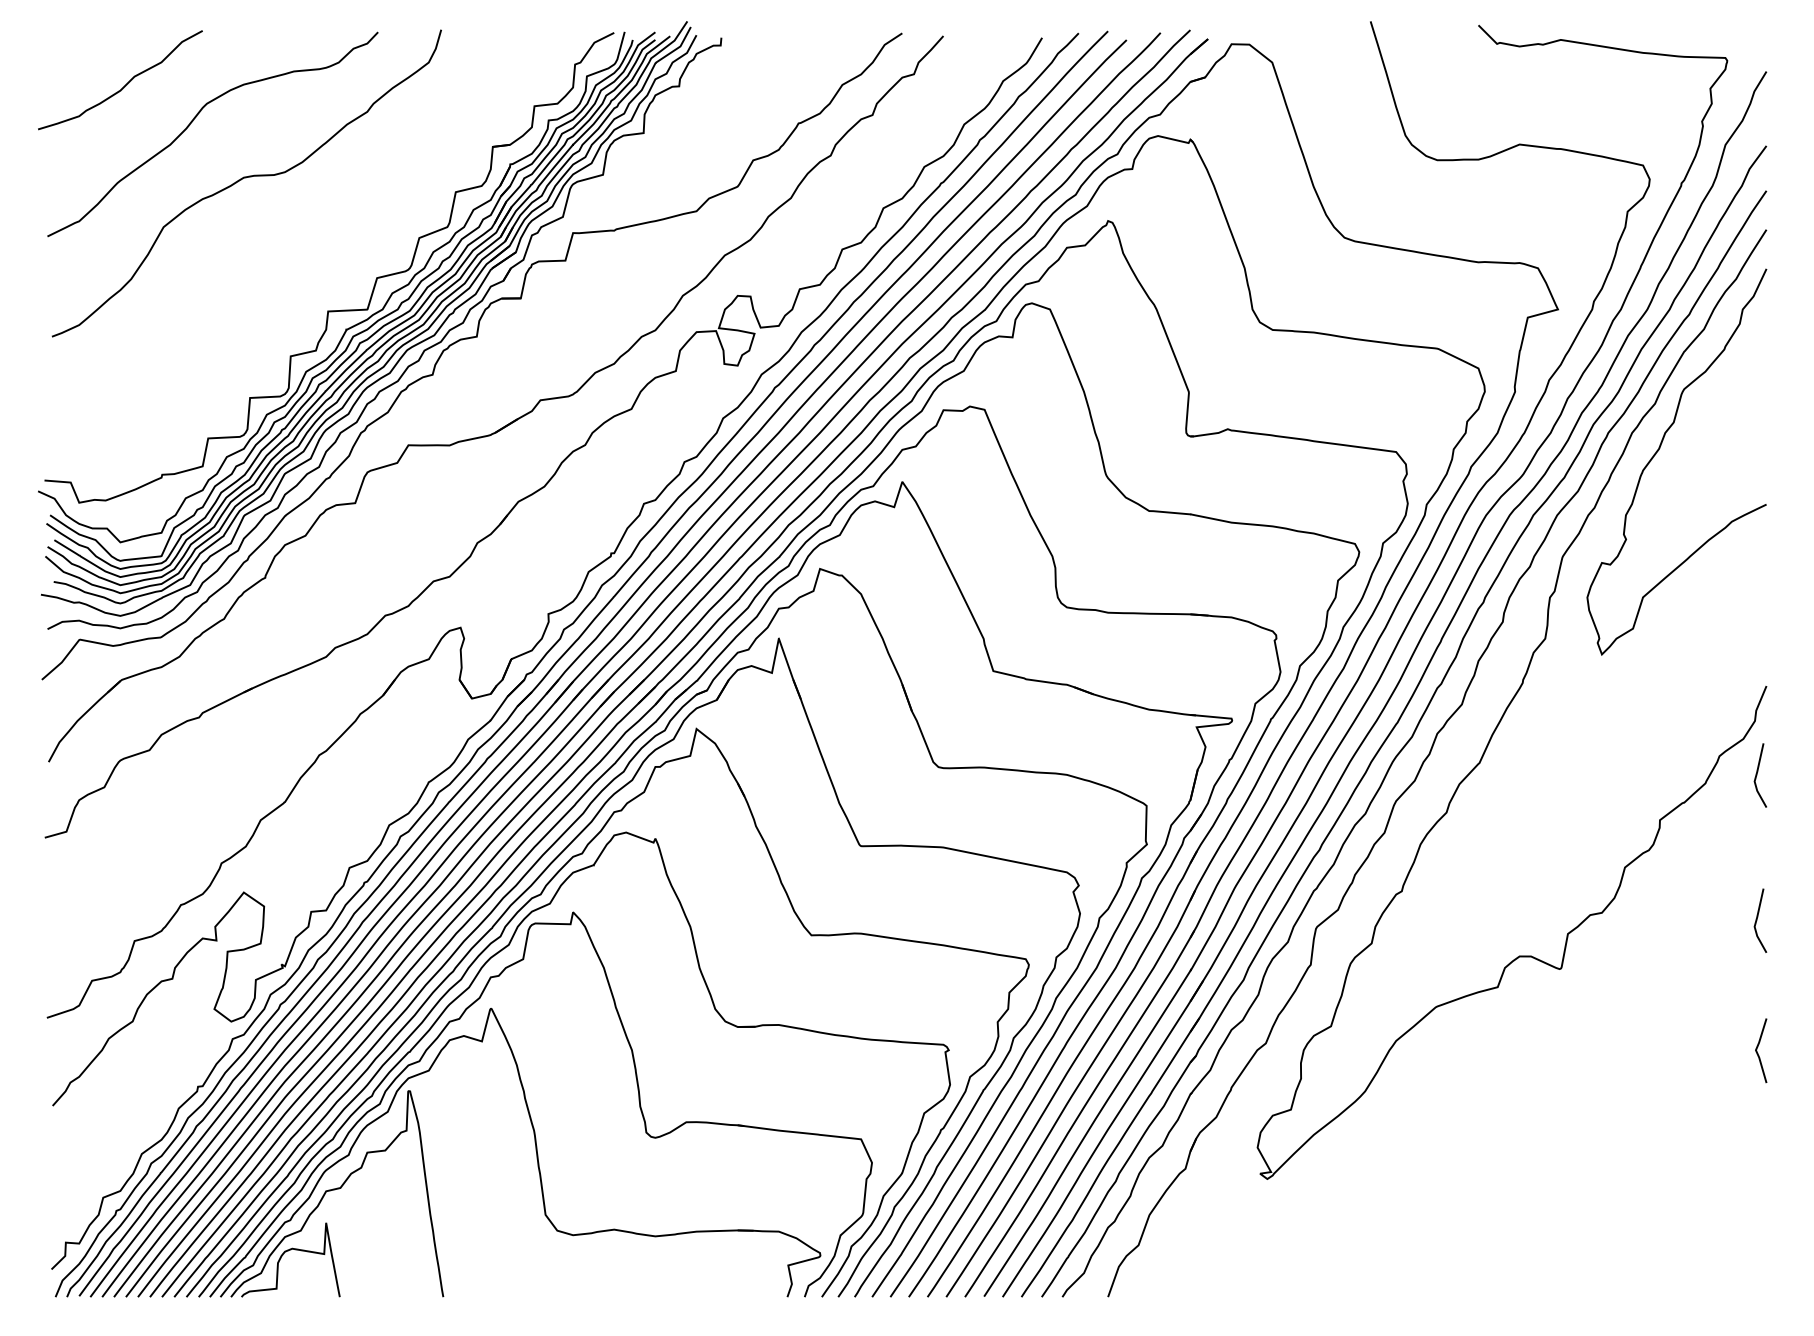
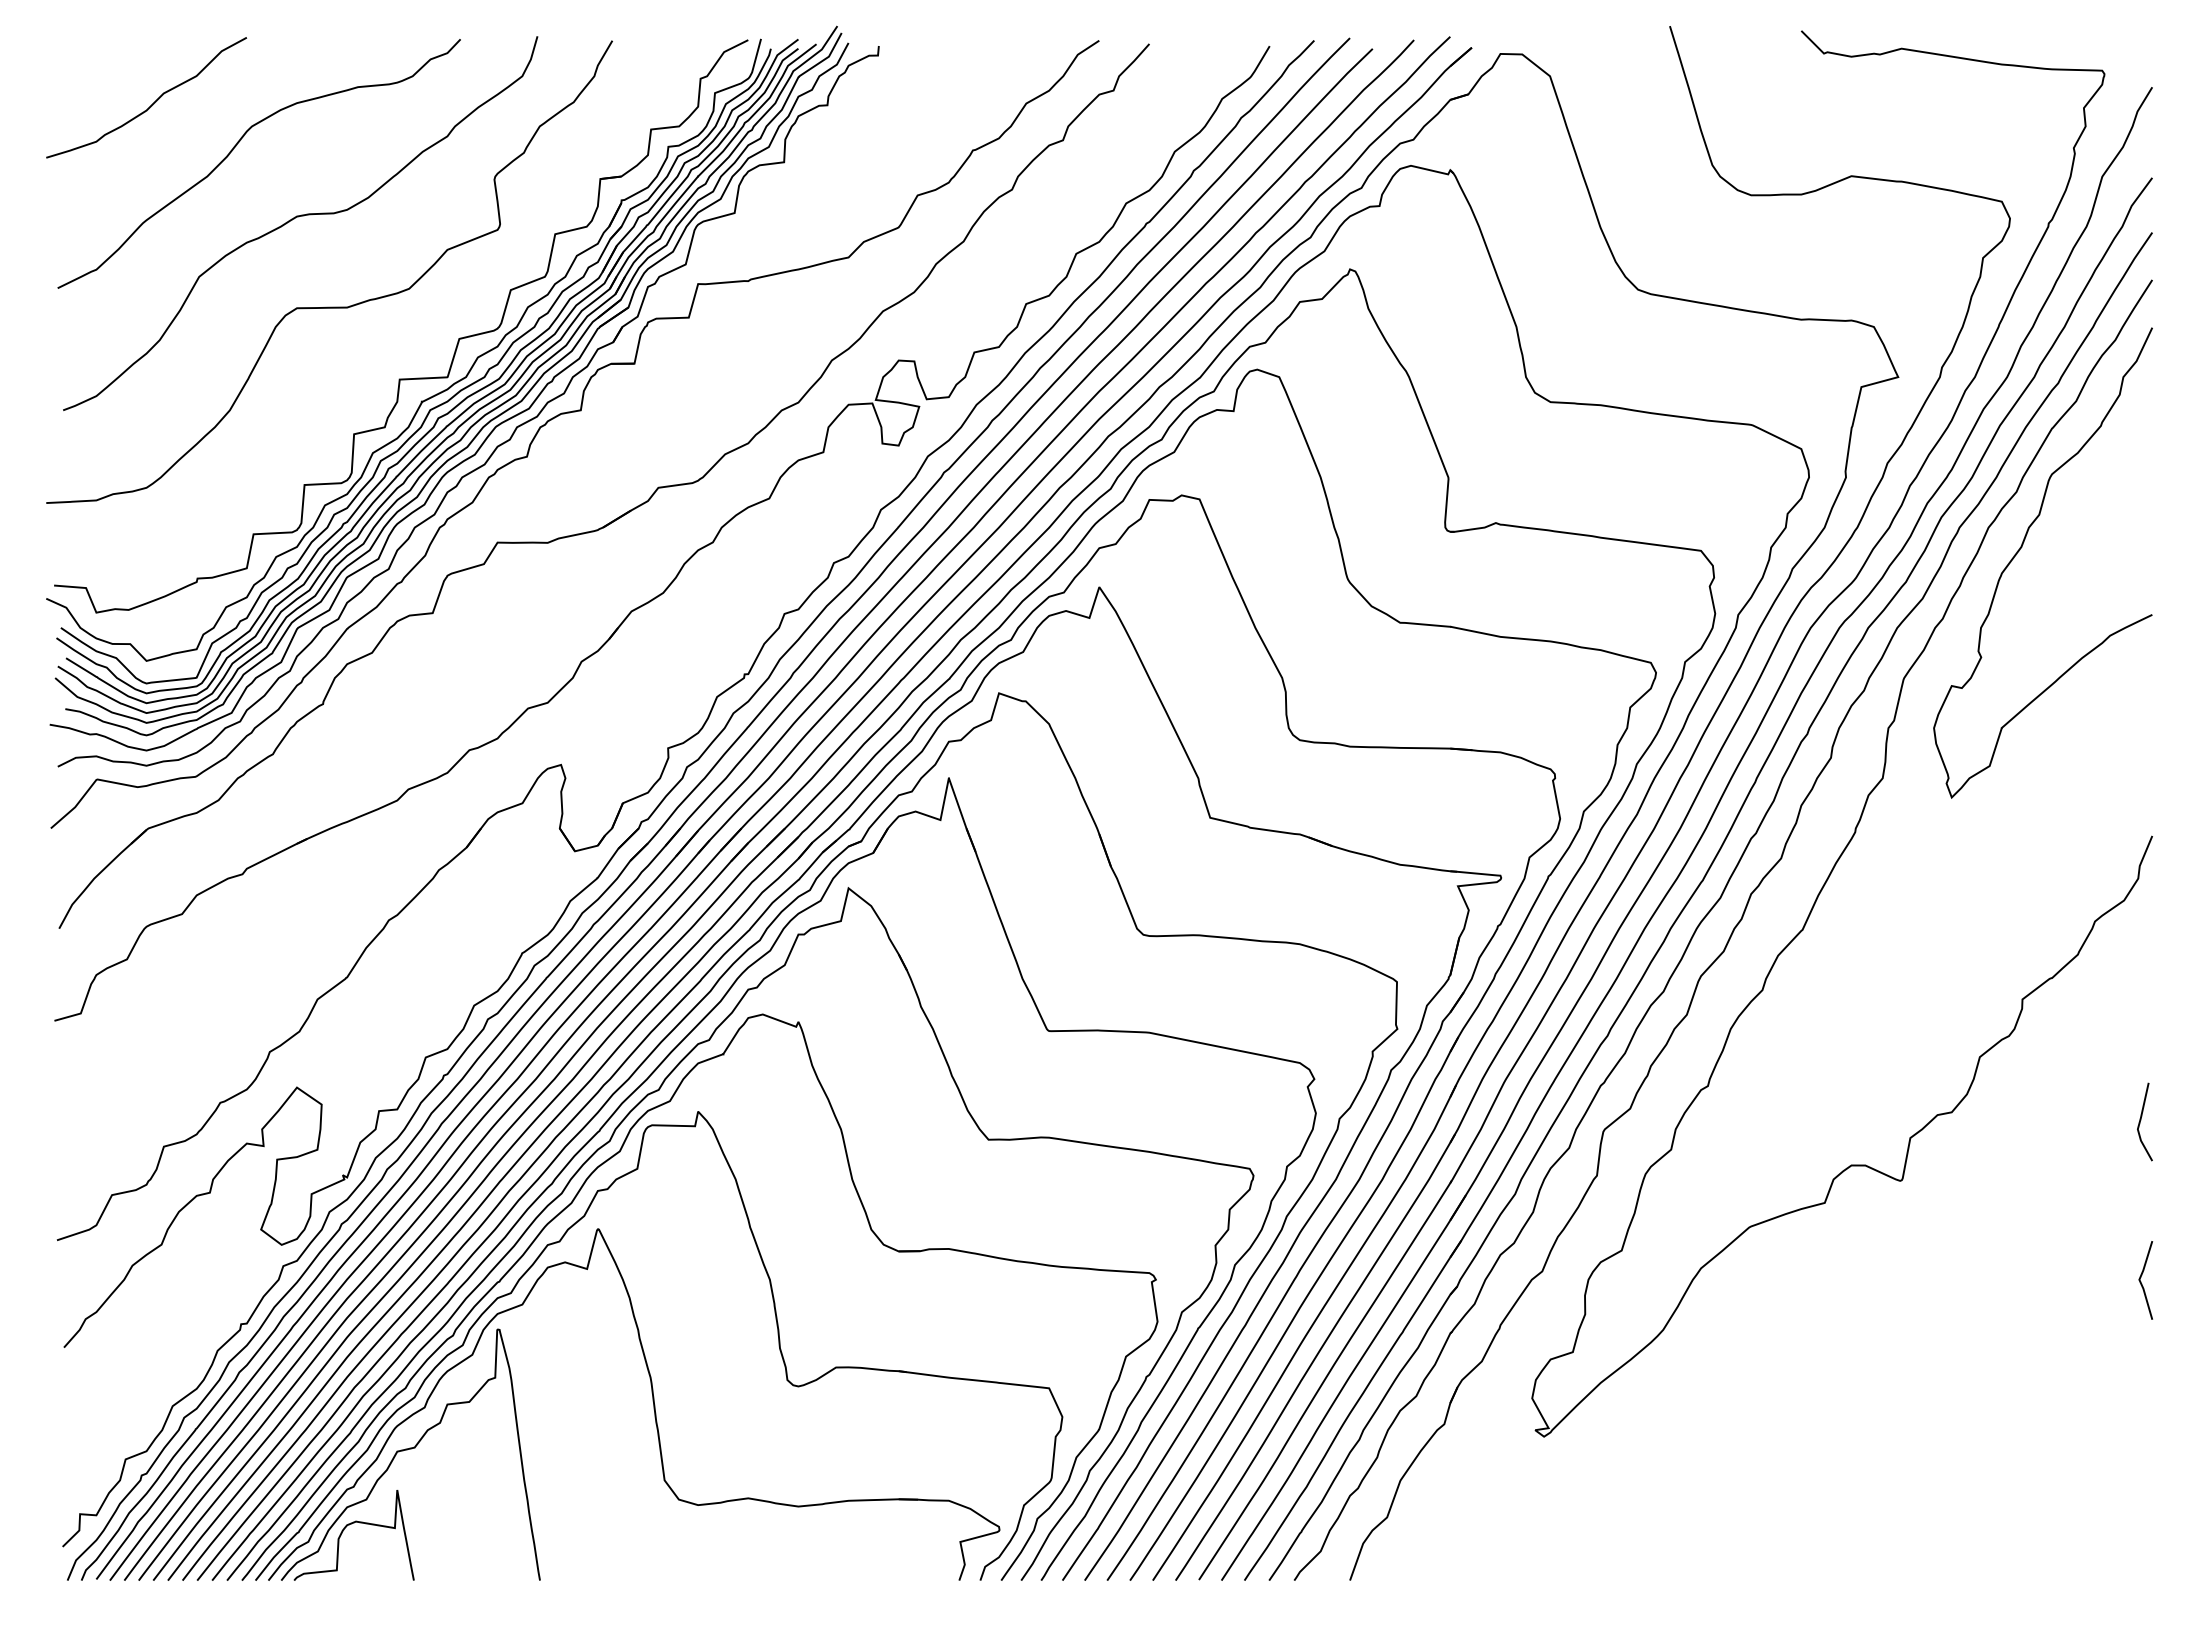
curve: (270, 251) -> (329, 306), added
line: (1757, 774) -> (2141, 943), removed

